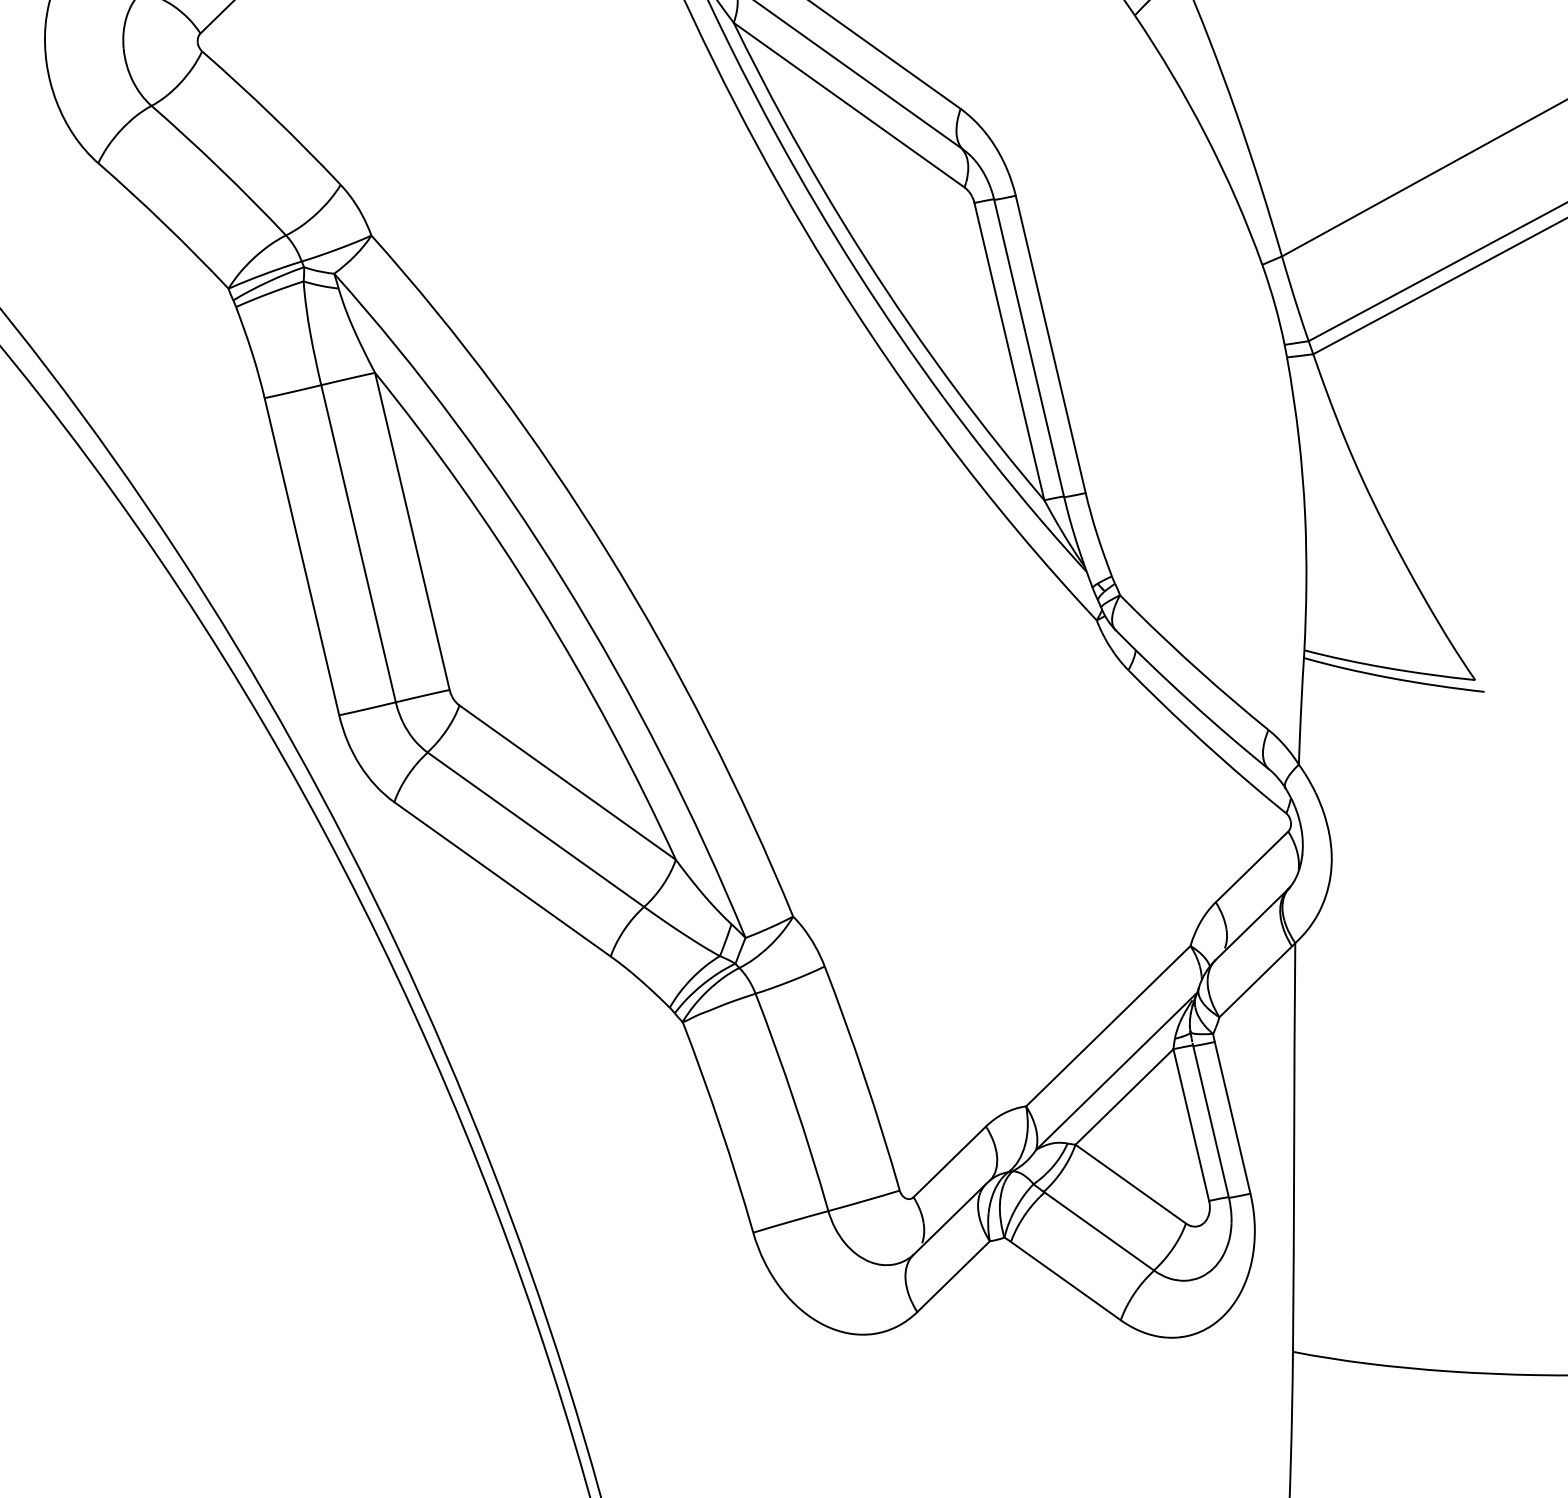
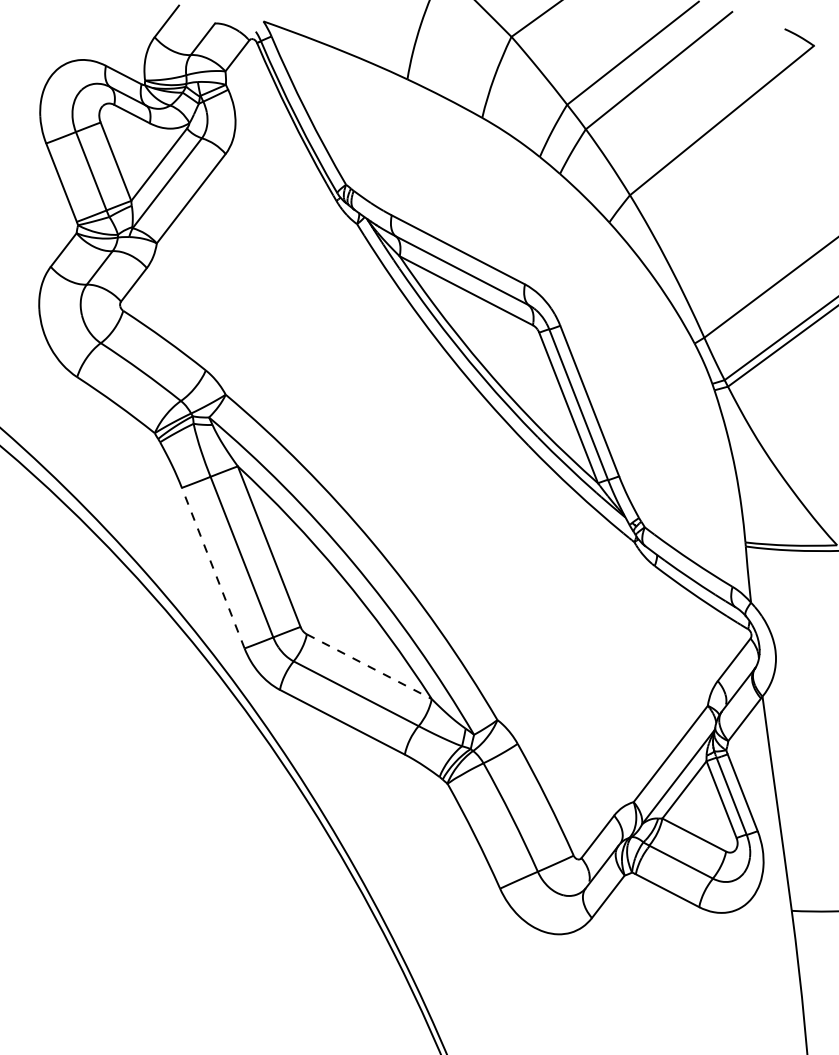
line: (302, 555) -> (213, 567), solid -> dashed
line: (568, 782) -> (369, 666), solid -> dashed

